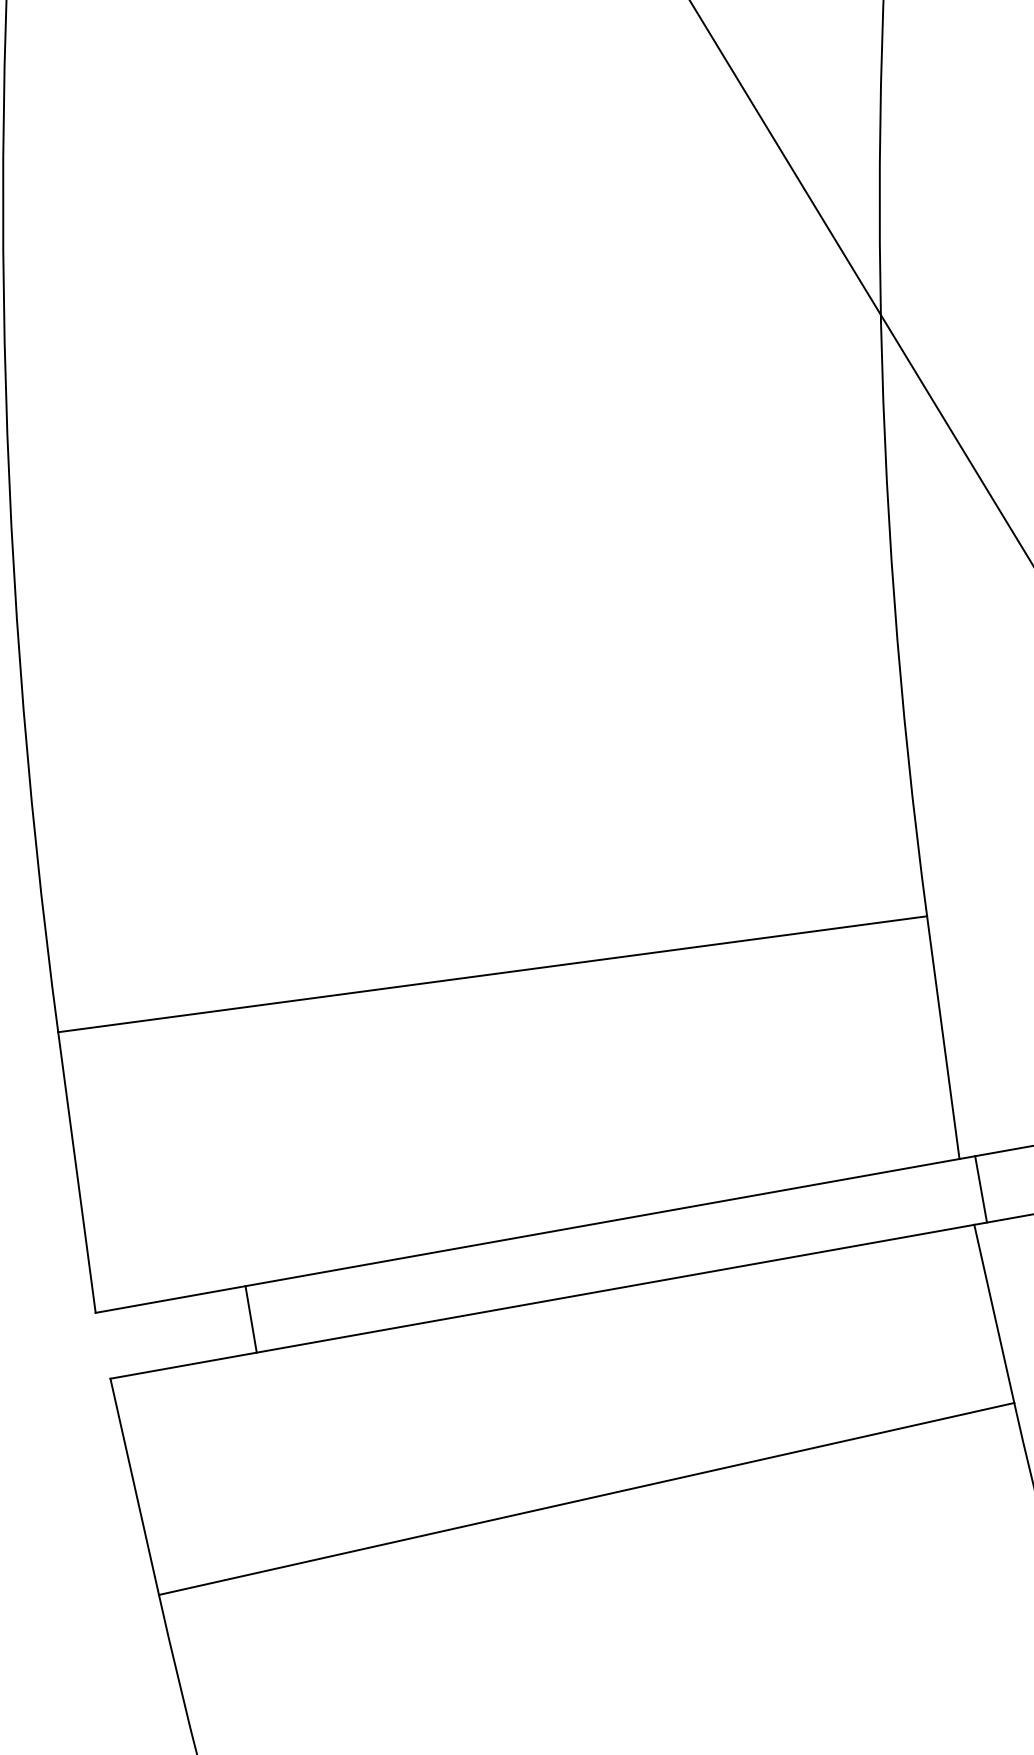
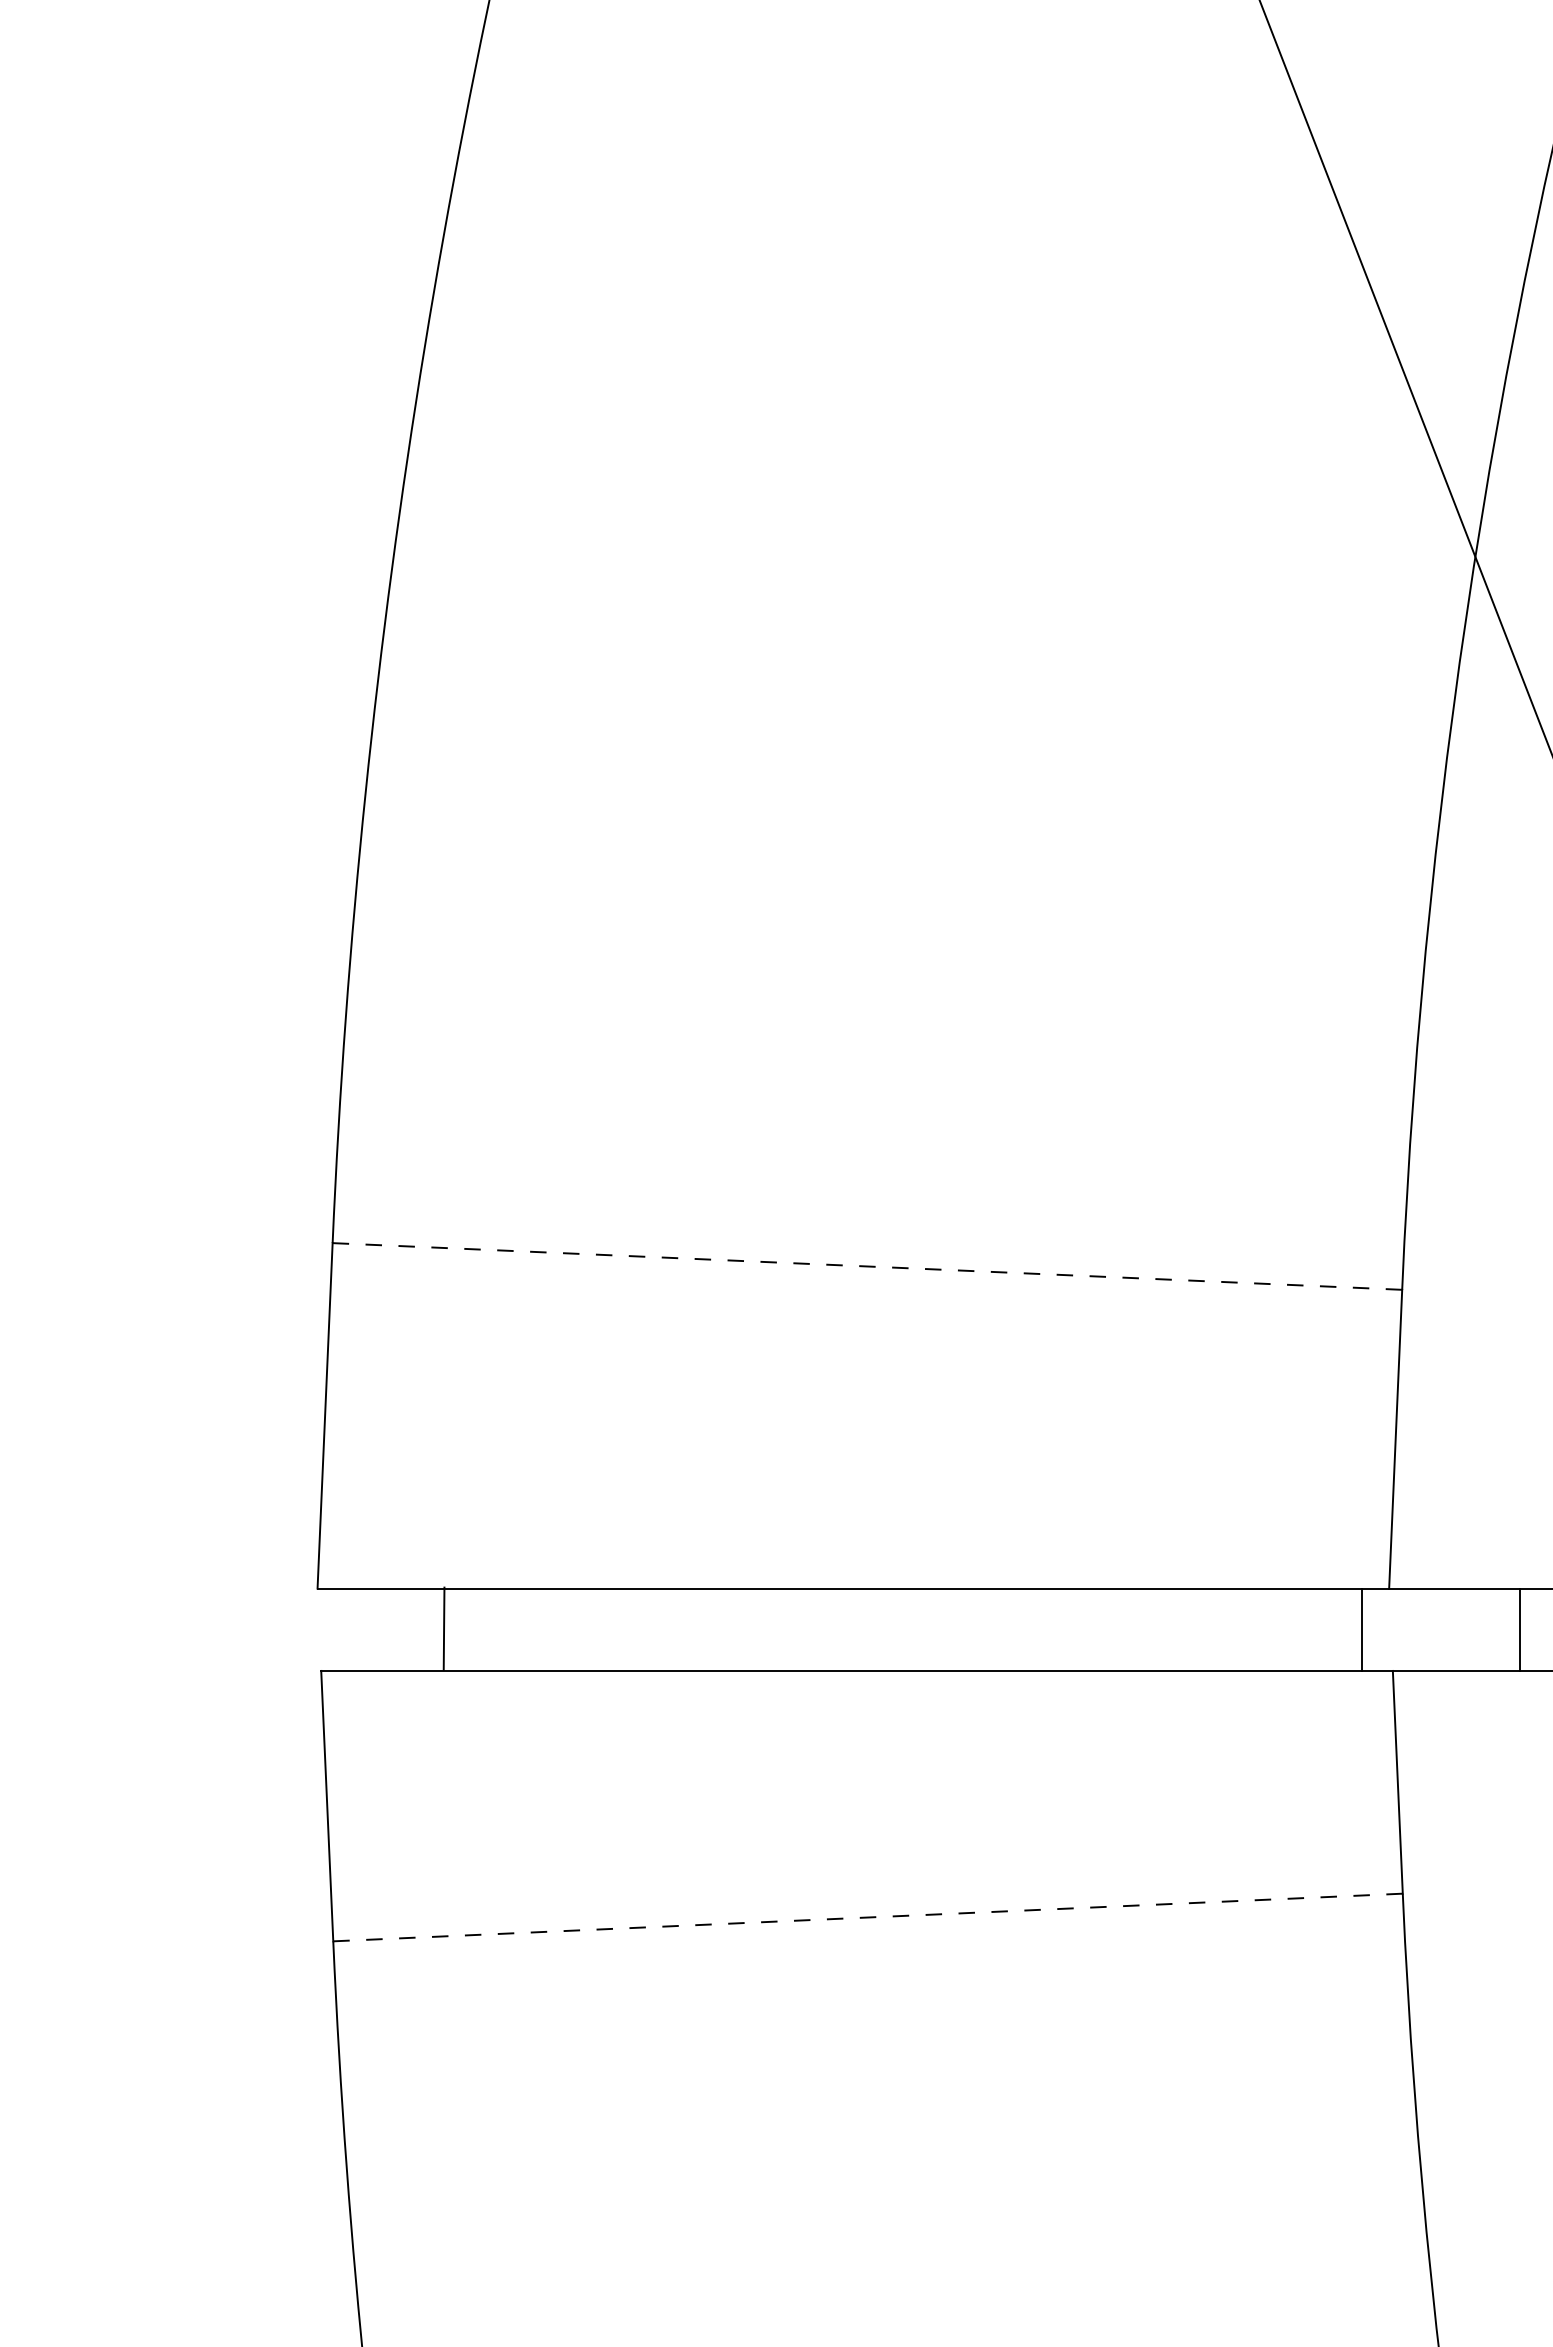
line: (492, 974) -> (867, 1266), solid -> dashed
line: (980, 1189) -> (1361, 1629), moved
line: (250, 1319) -> (443, 1628), moved
line: (587, 1498) -> (868, 1917), solid -> dashed

